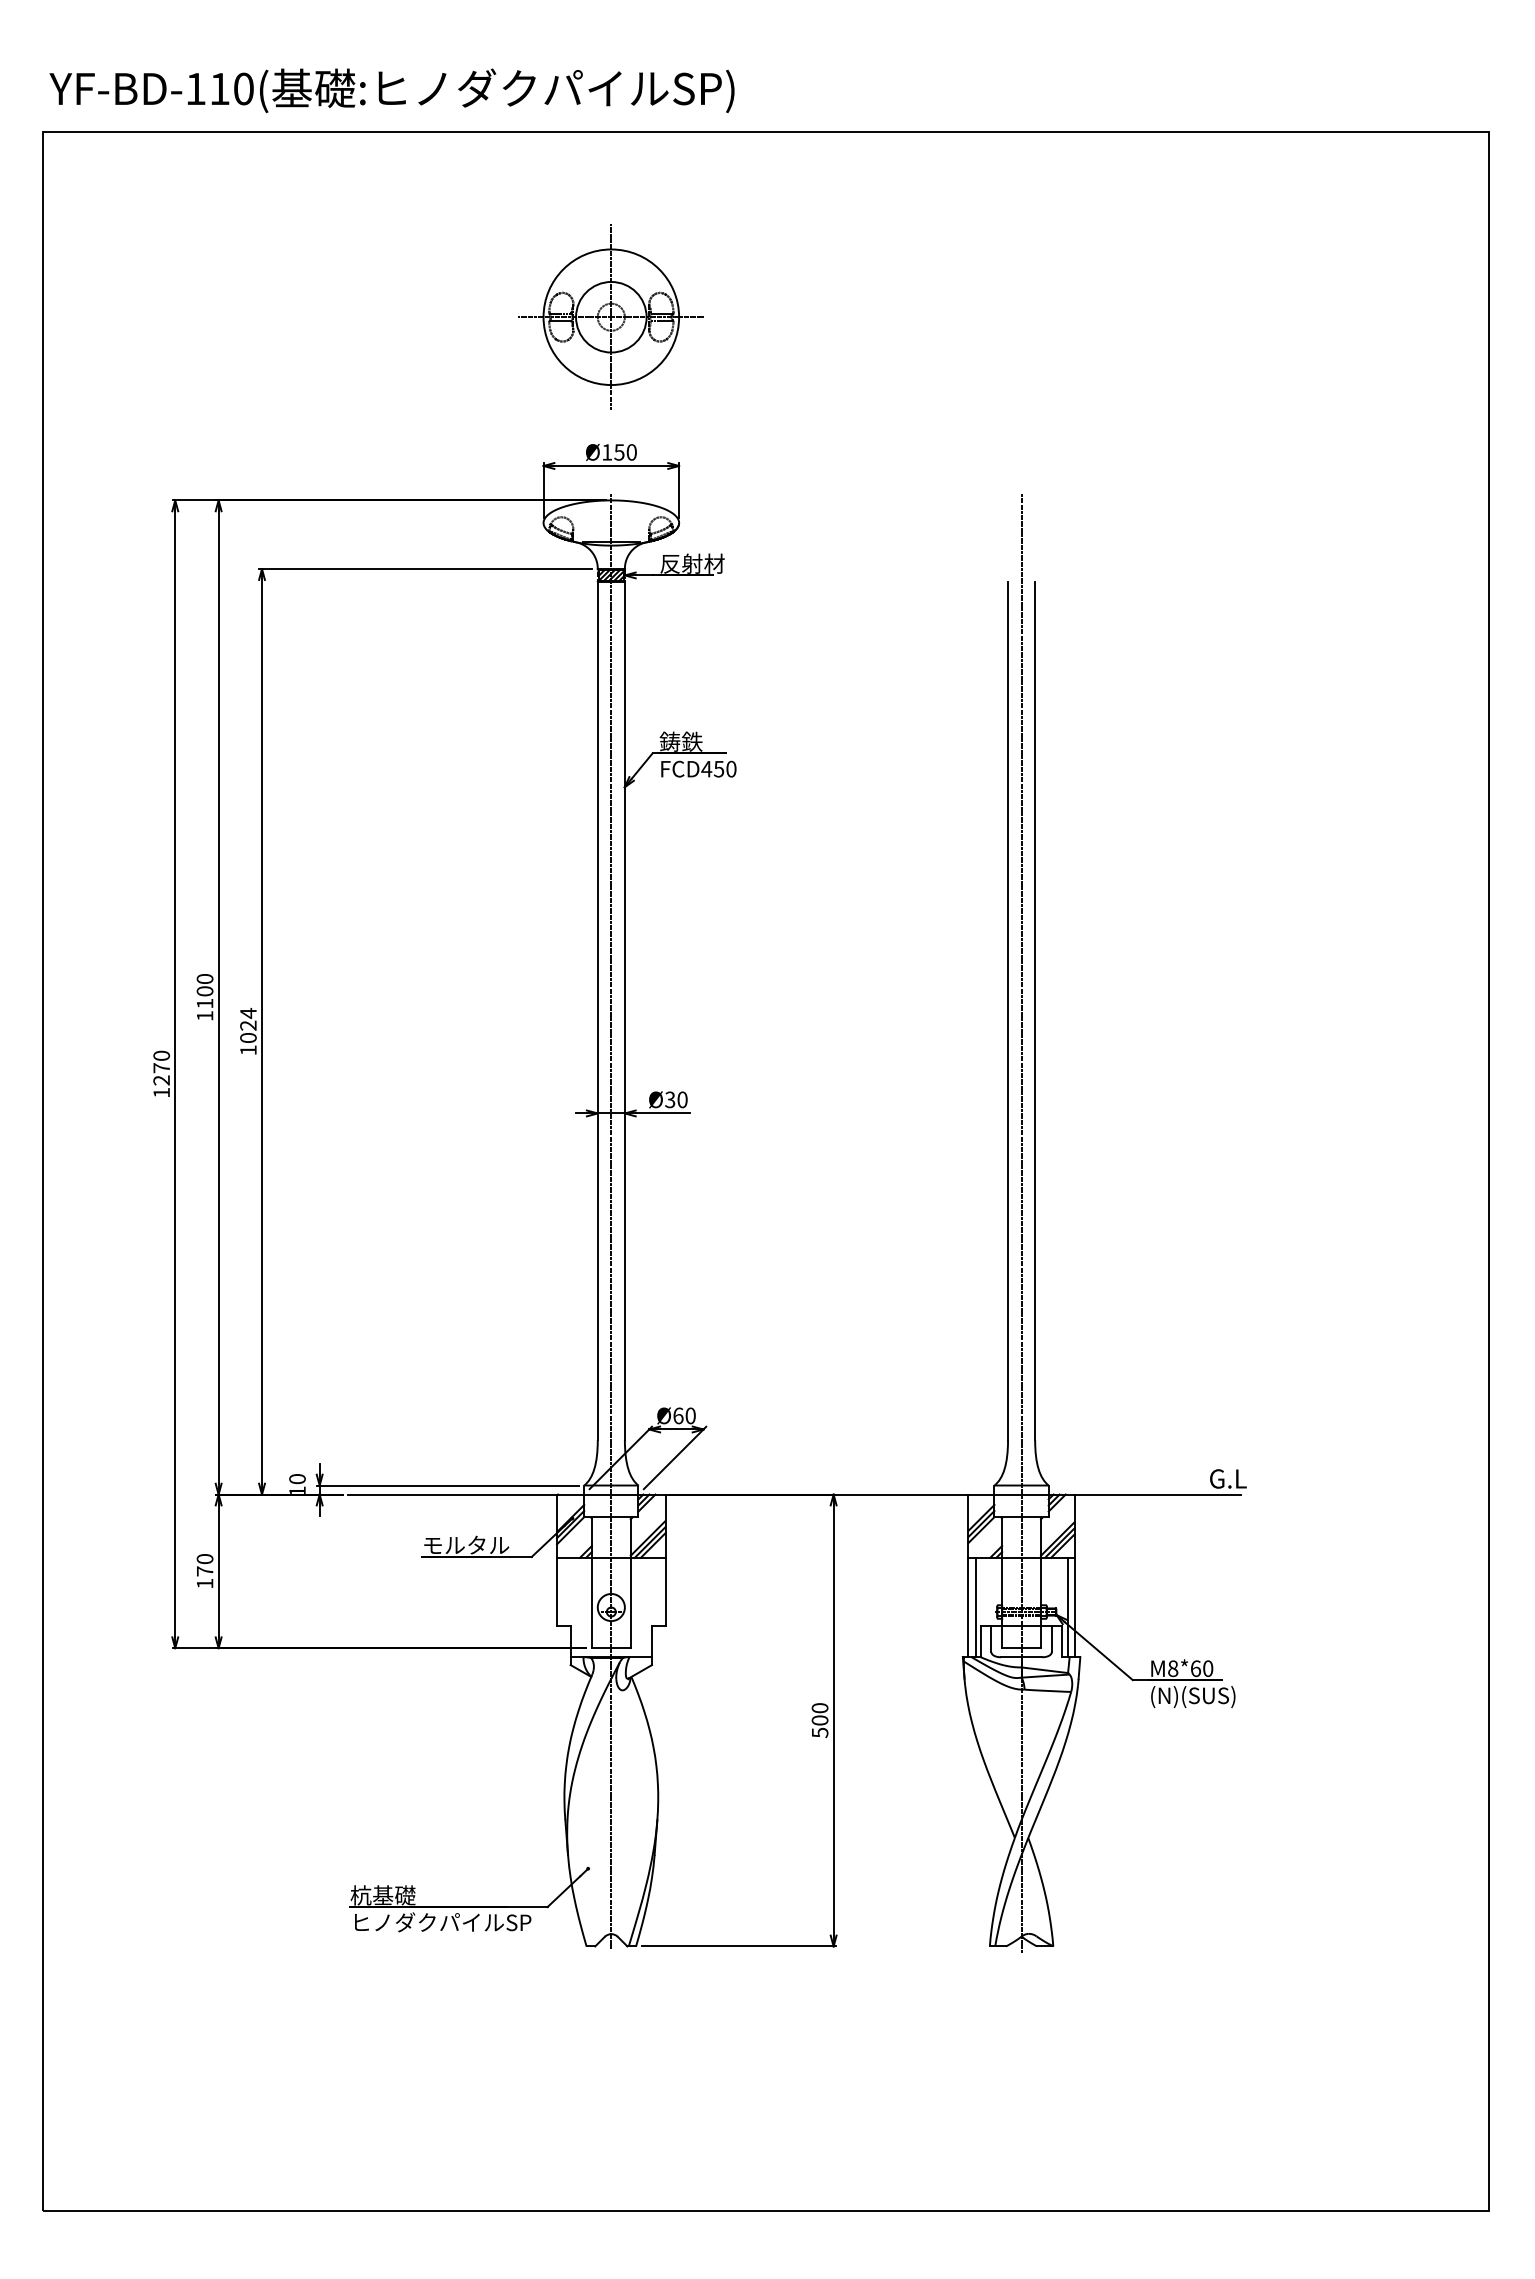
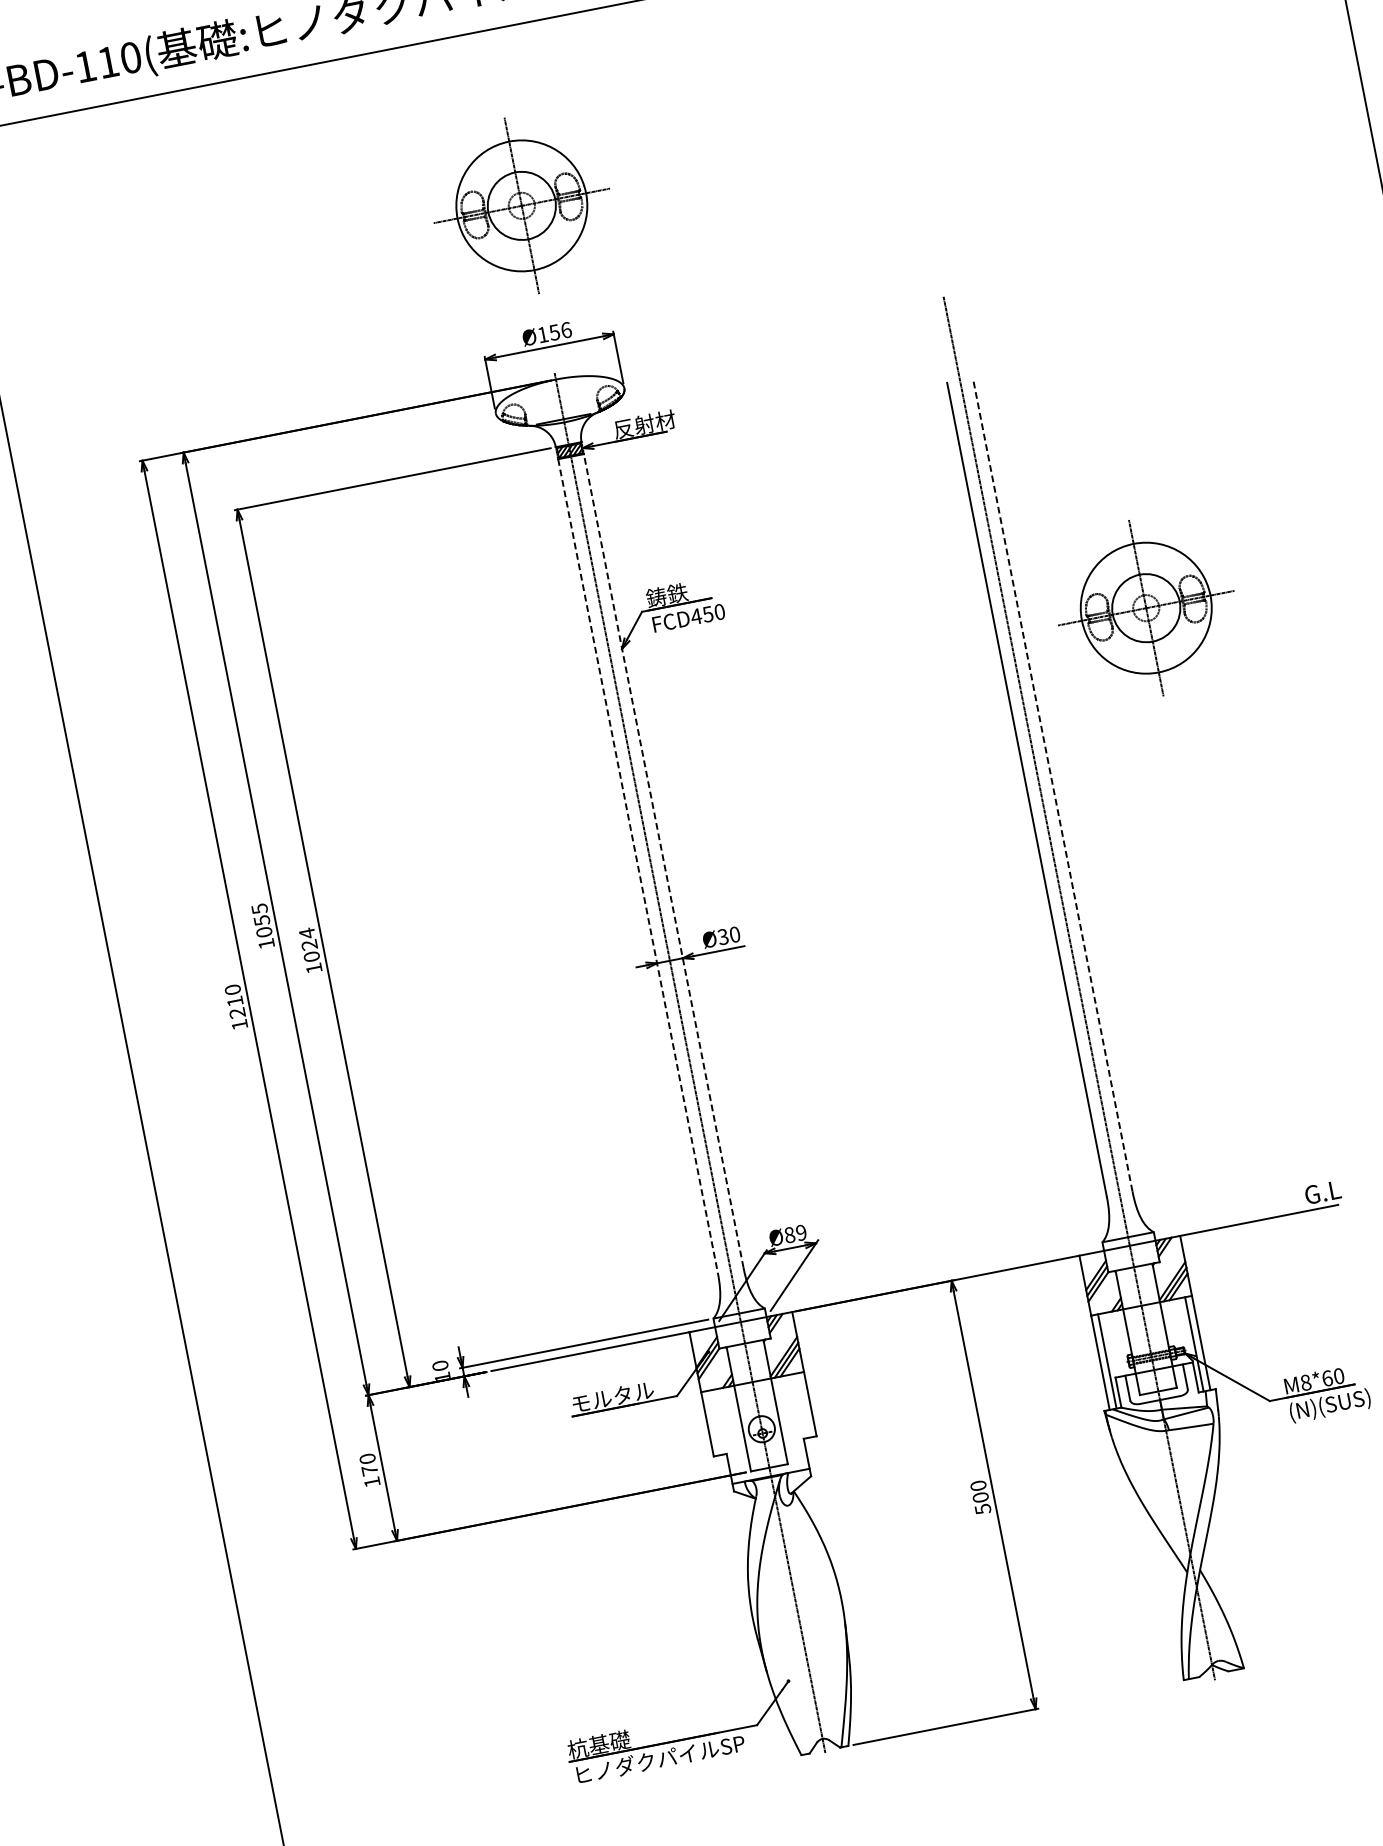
text: (631, 452) -> (566, 330), Ø150 -> Ø156
part: (1164, 849) -> (1145, 607), added
text: (204, 991) -> (261, 920), 1100 -> 1055
line: (624, 1010) -> (663, 860), solid -> dashed
line: (1035, 1010) -> (1052, 784), solid -> dashed
line: (597, 1011) -> (637, 866), solid -> dashed
text: (161, 1068) -> (235, 1001), 1270 -> 1210
text: (684, 1415) -> (795, 1233), Ø60 -> Ø89

